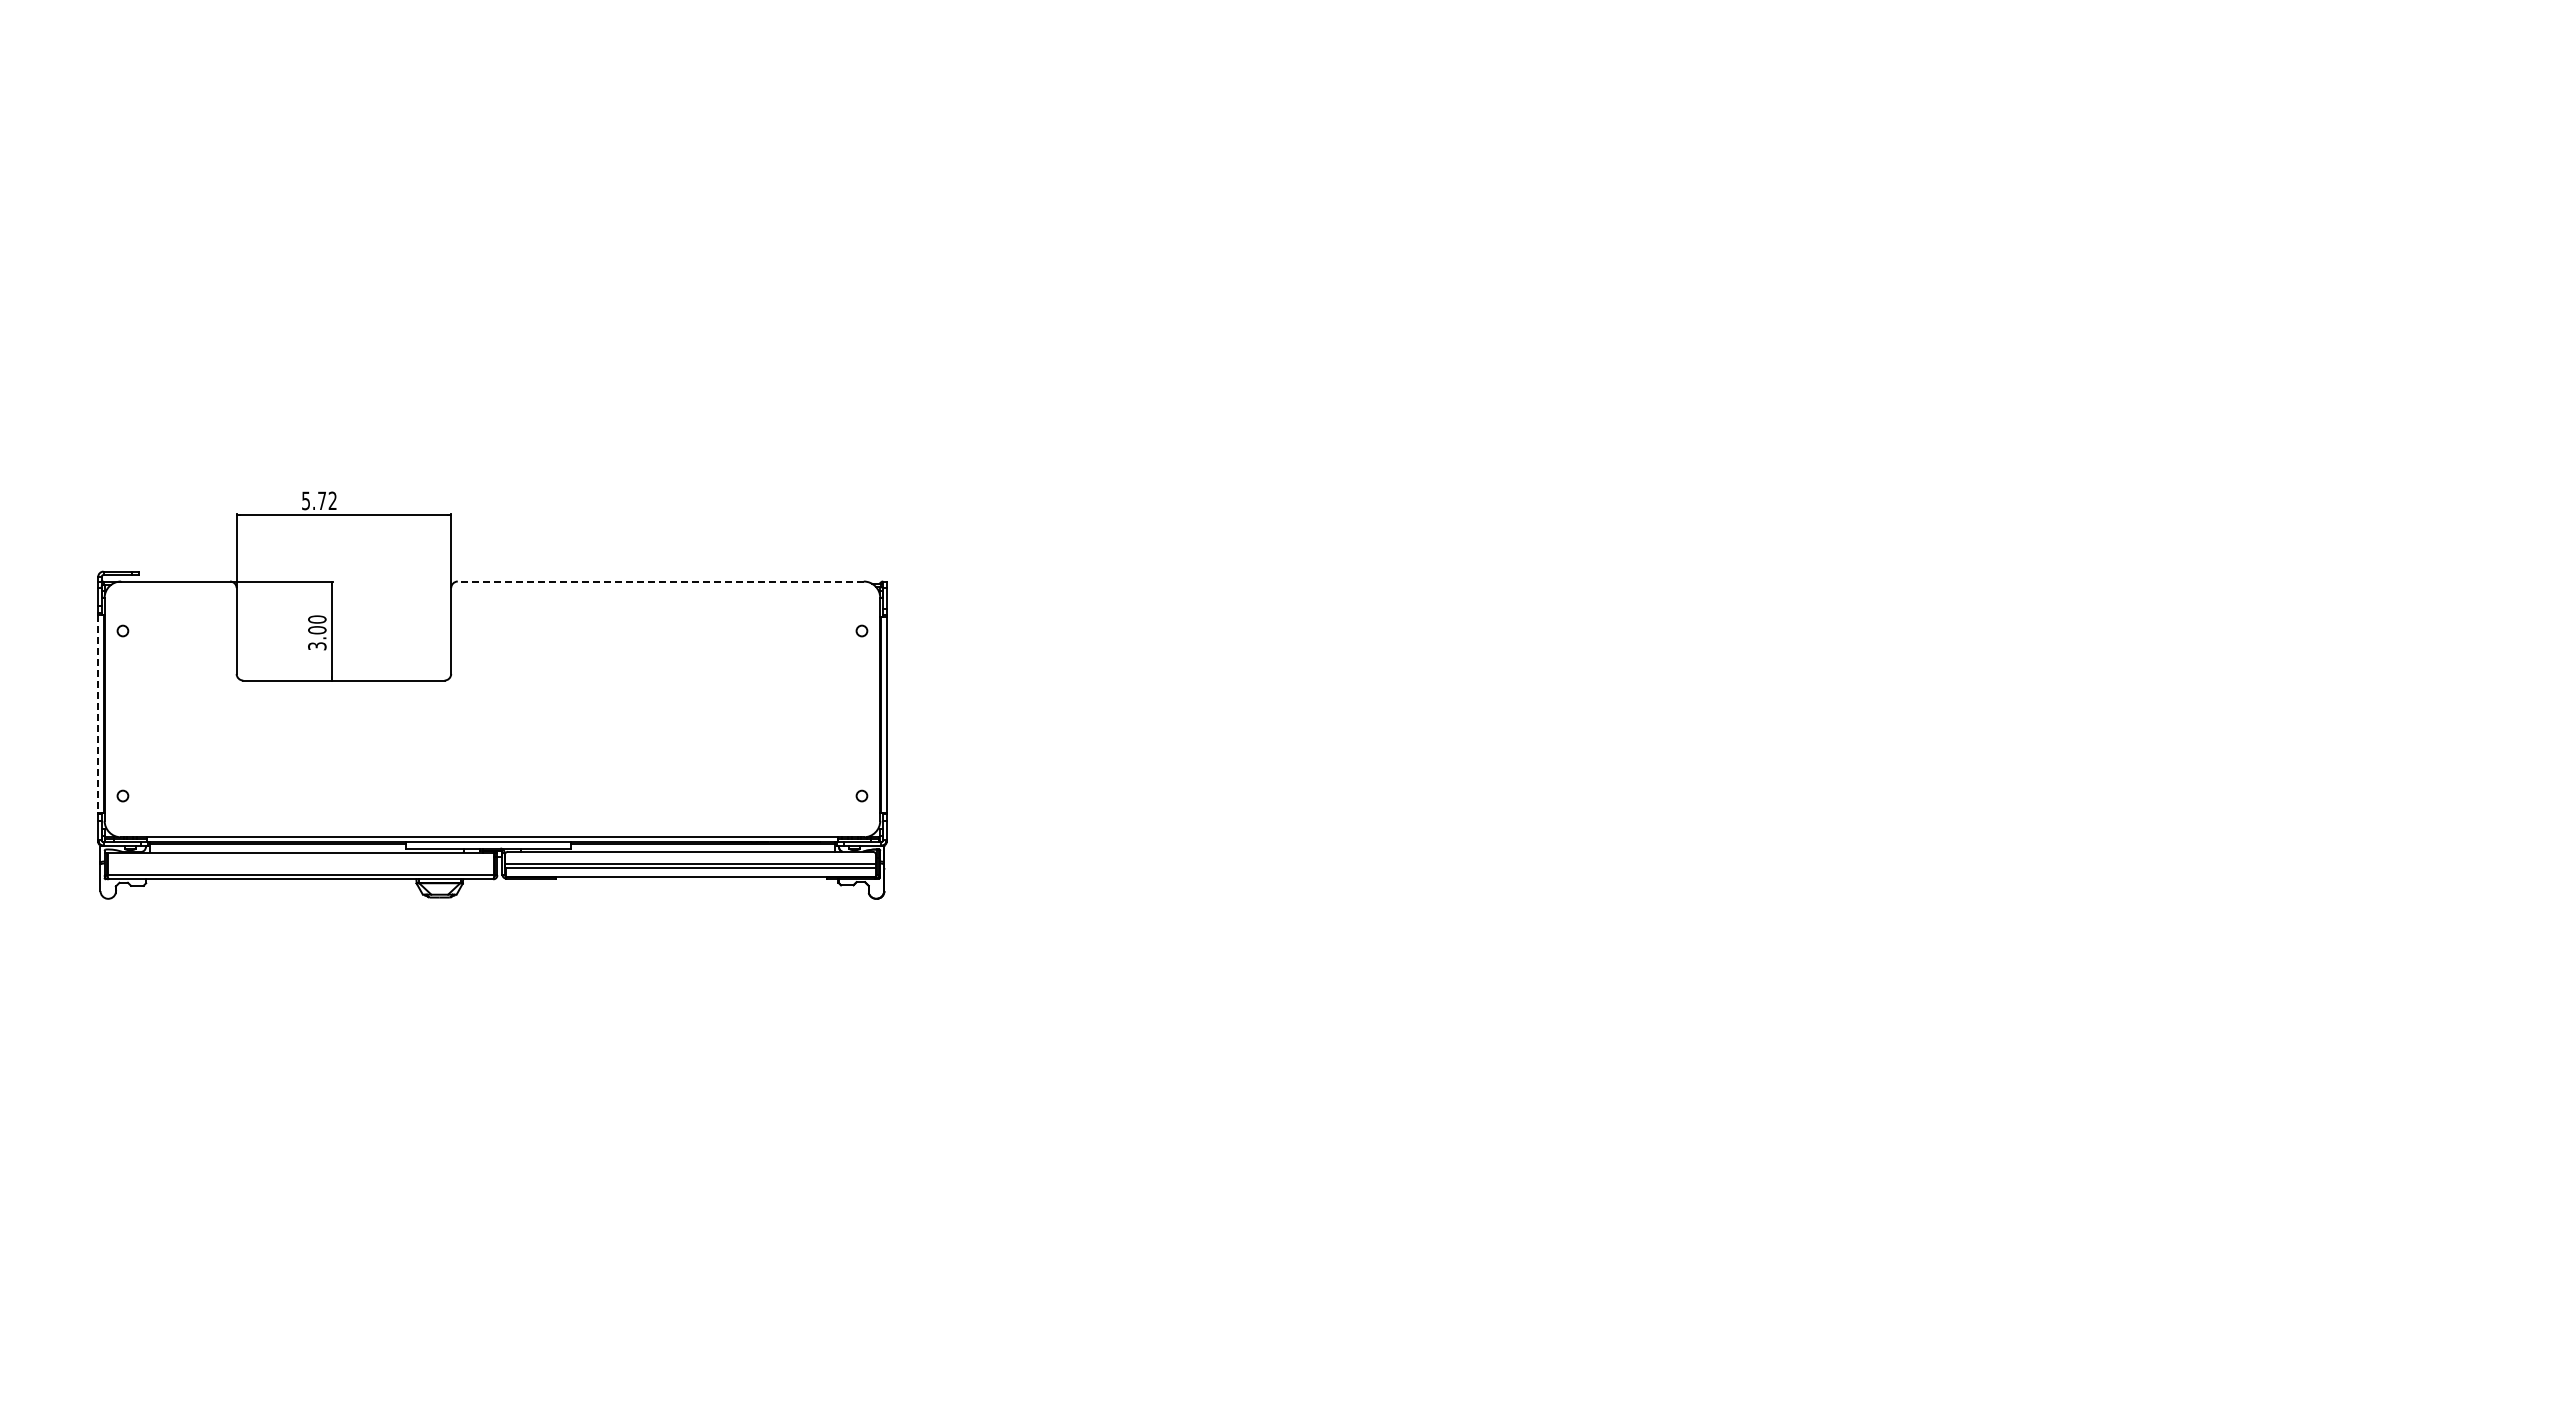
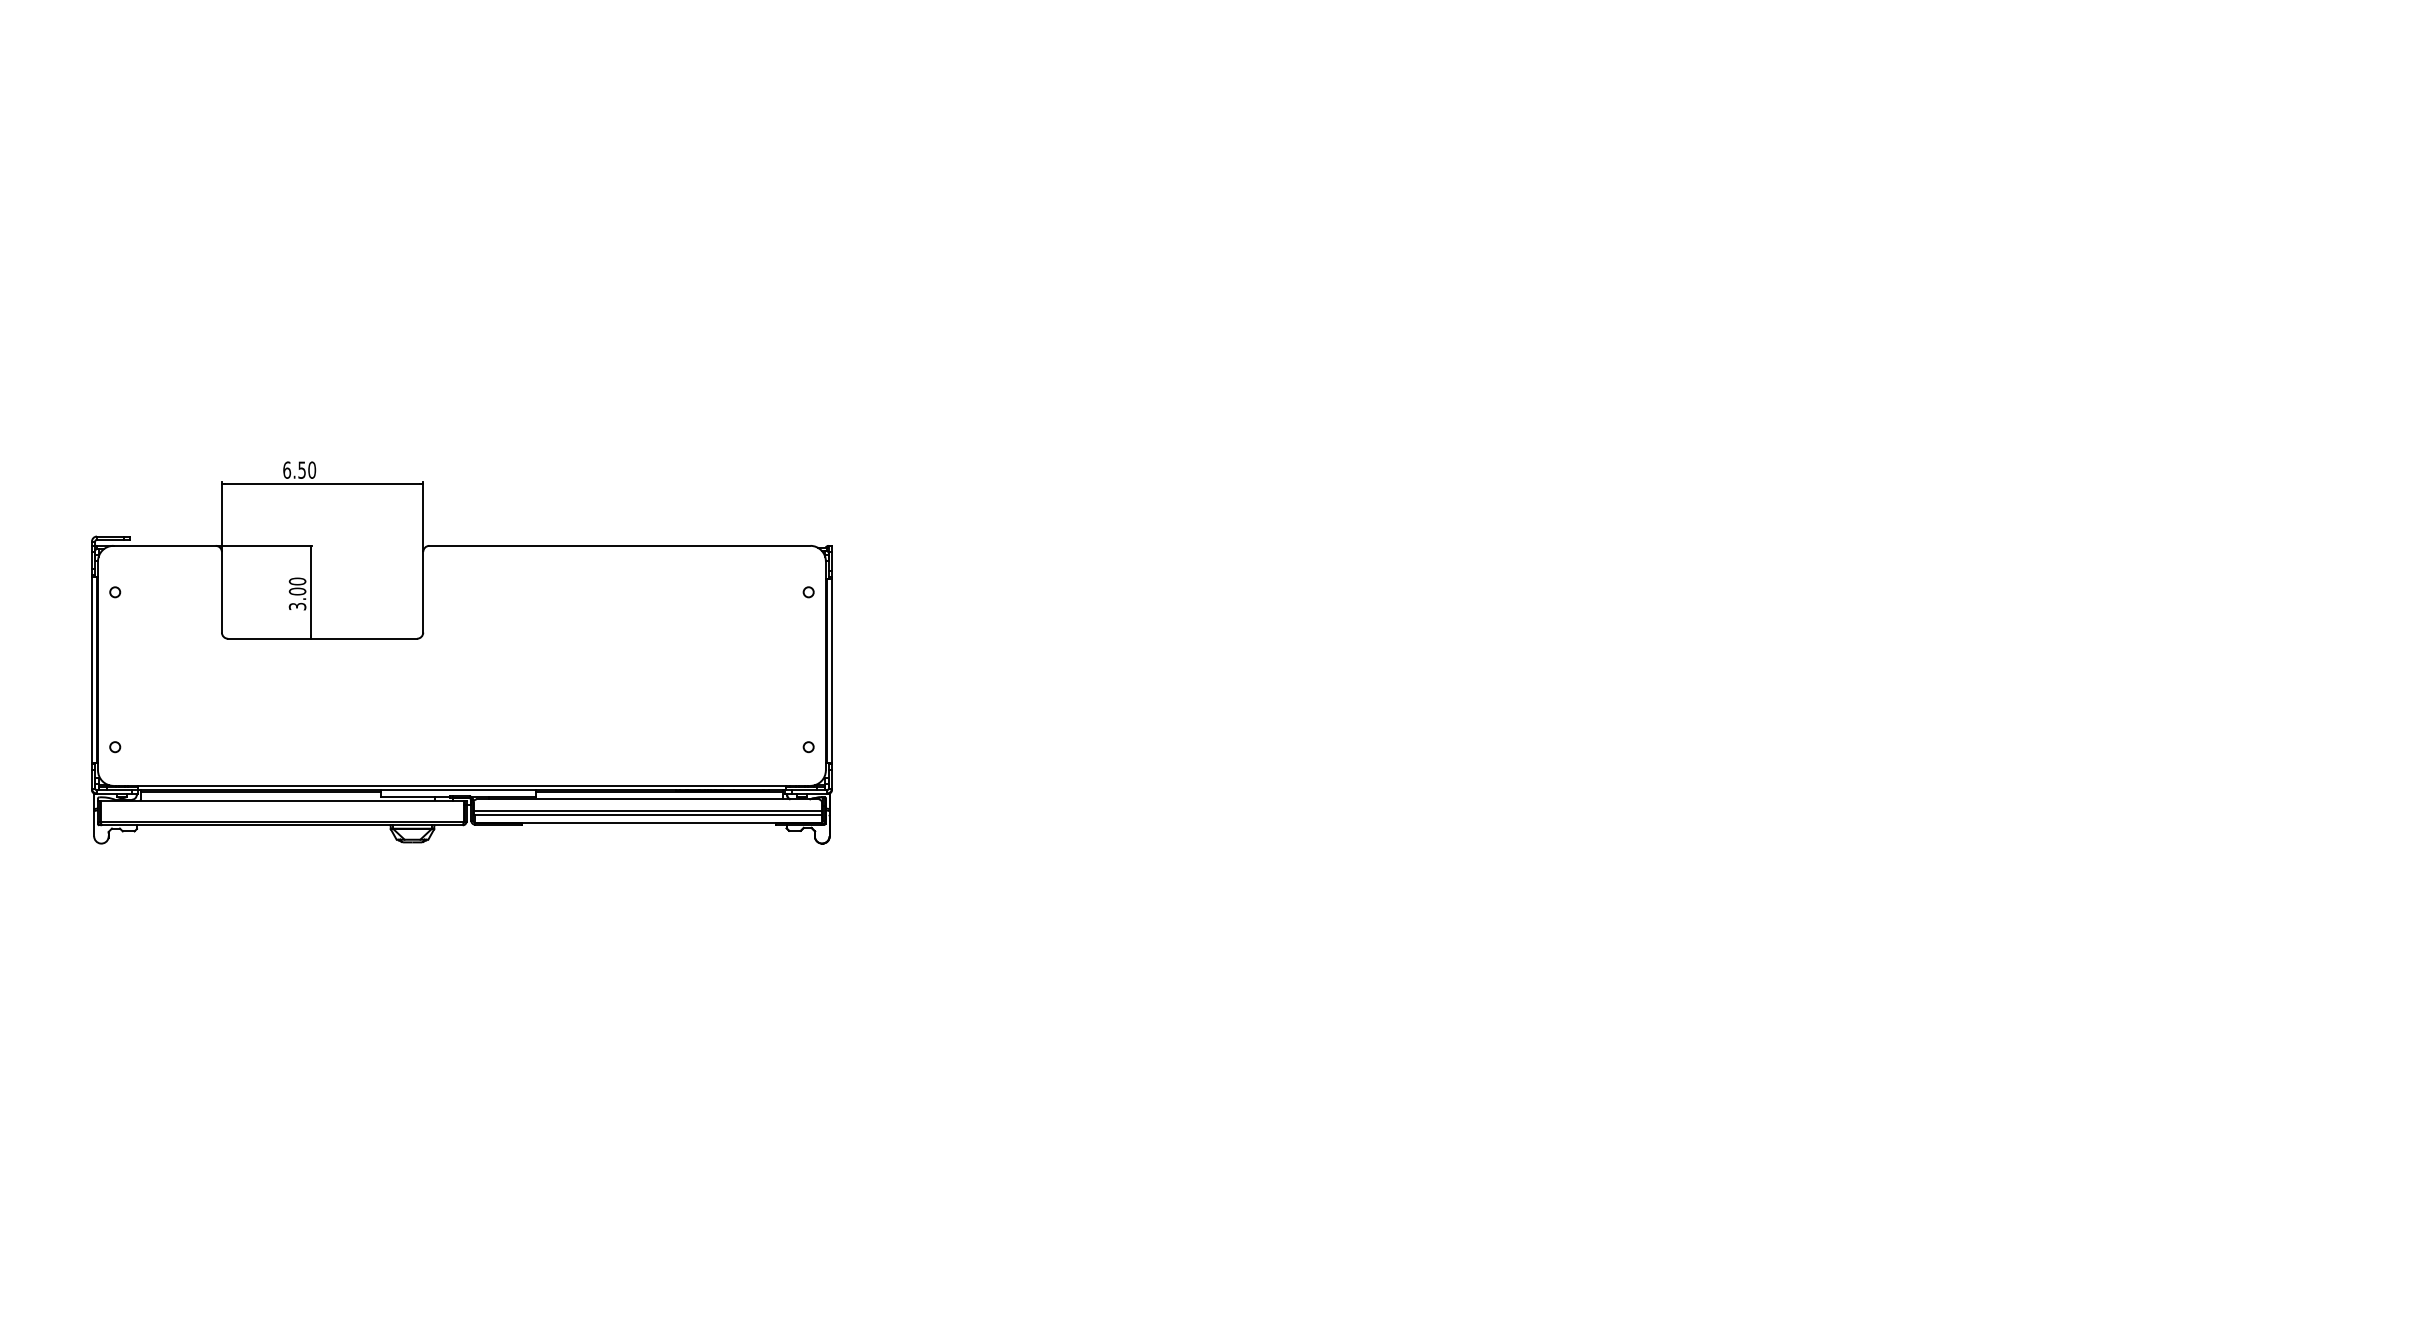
text: (319, 500) -> (299, 469), 5.72 -> 6.50
line: (660, 581) -> (619, 545), dashed -> solid
line: (98, 714) -> (92, 670), dashed -> solid

